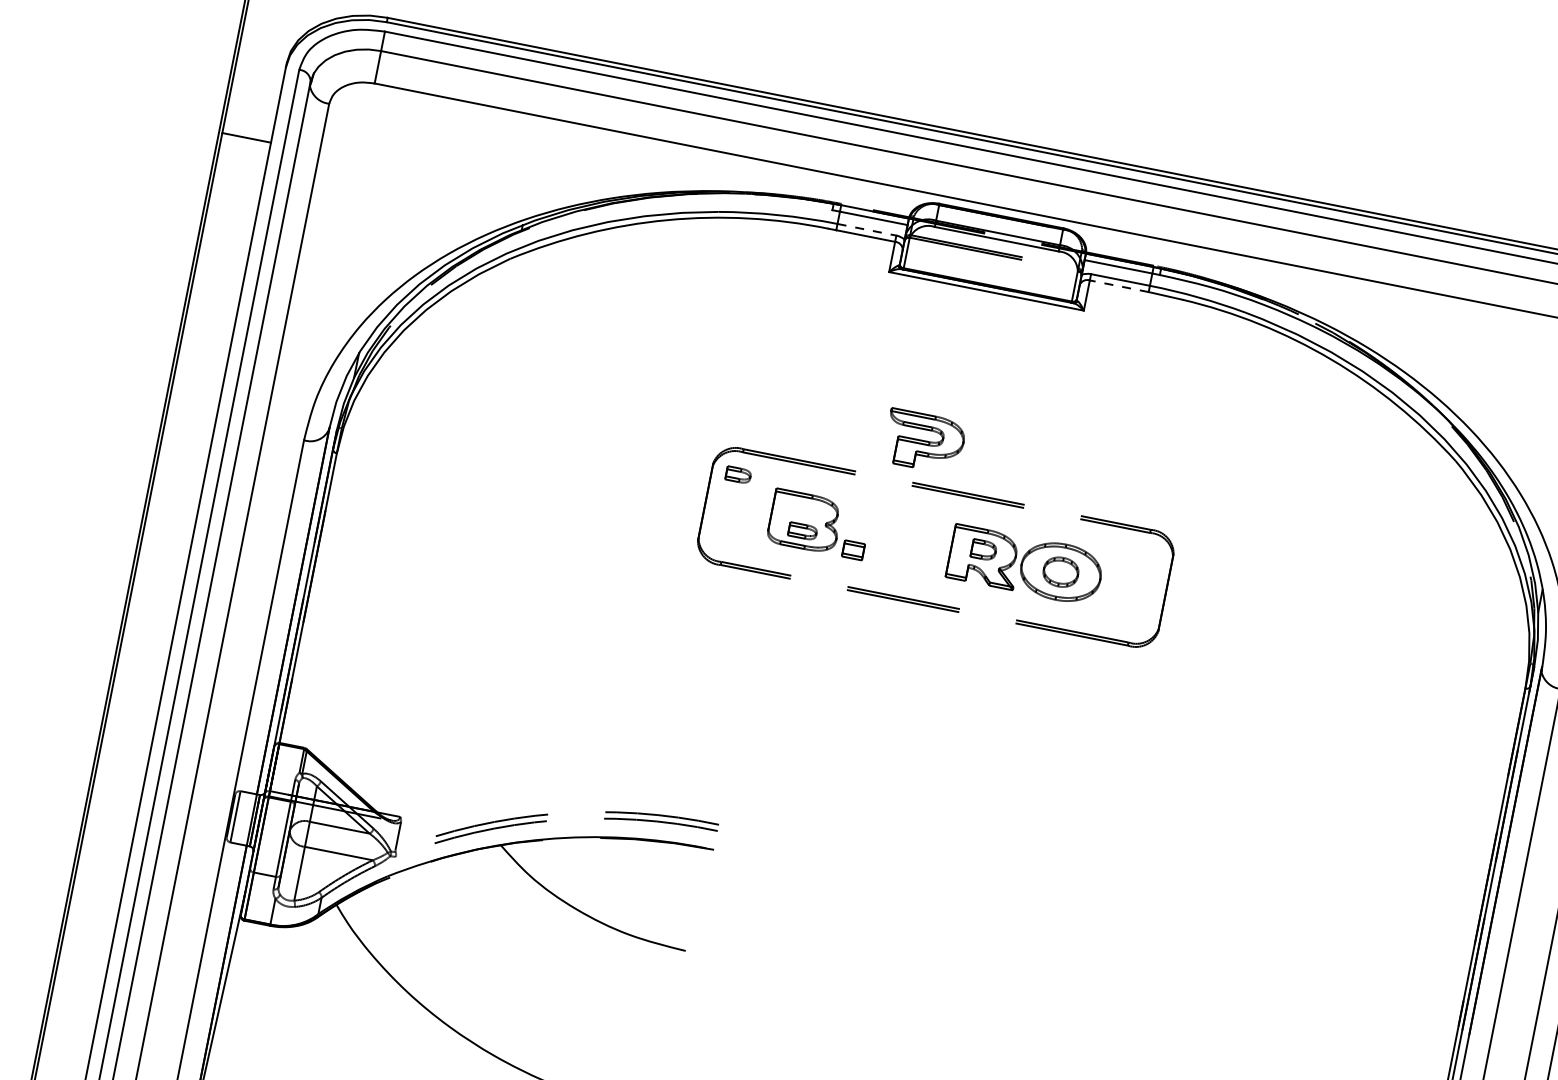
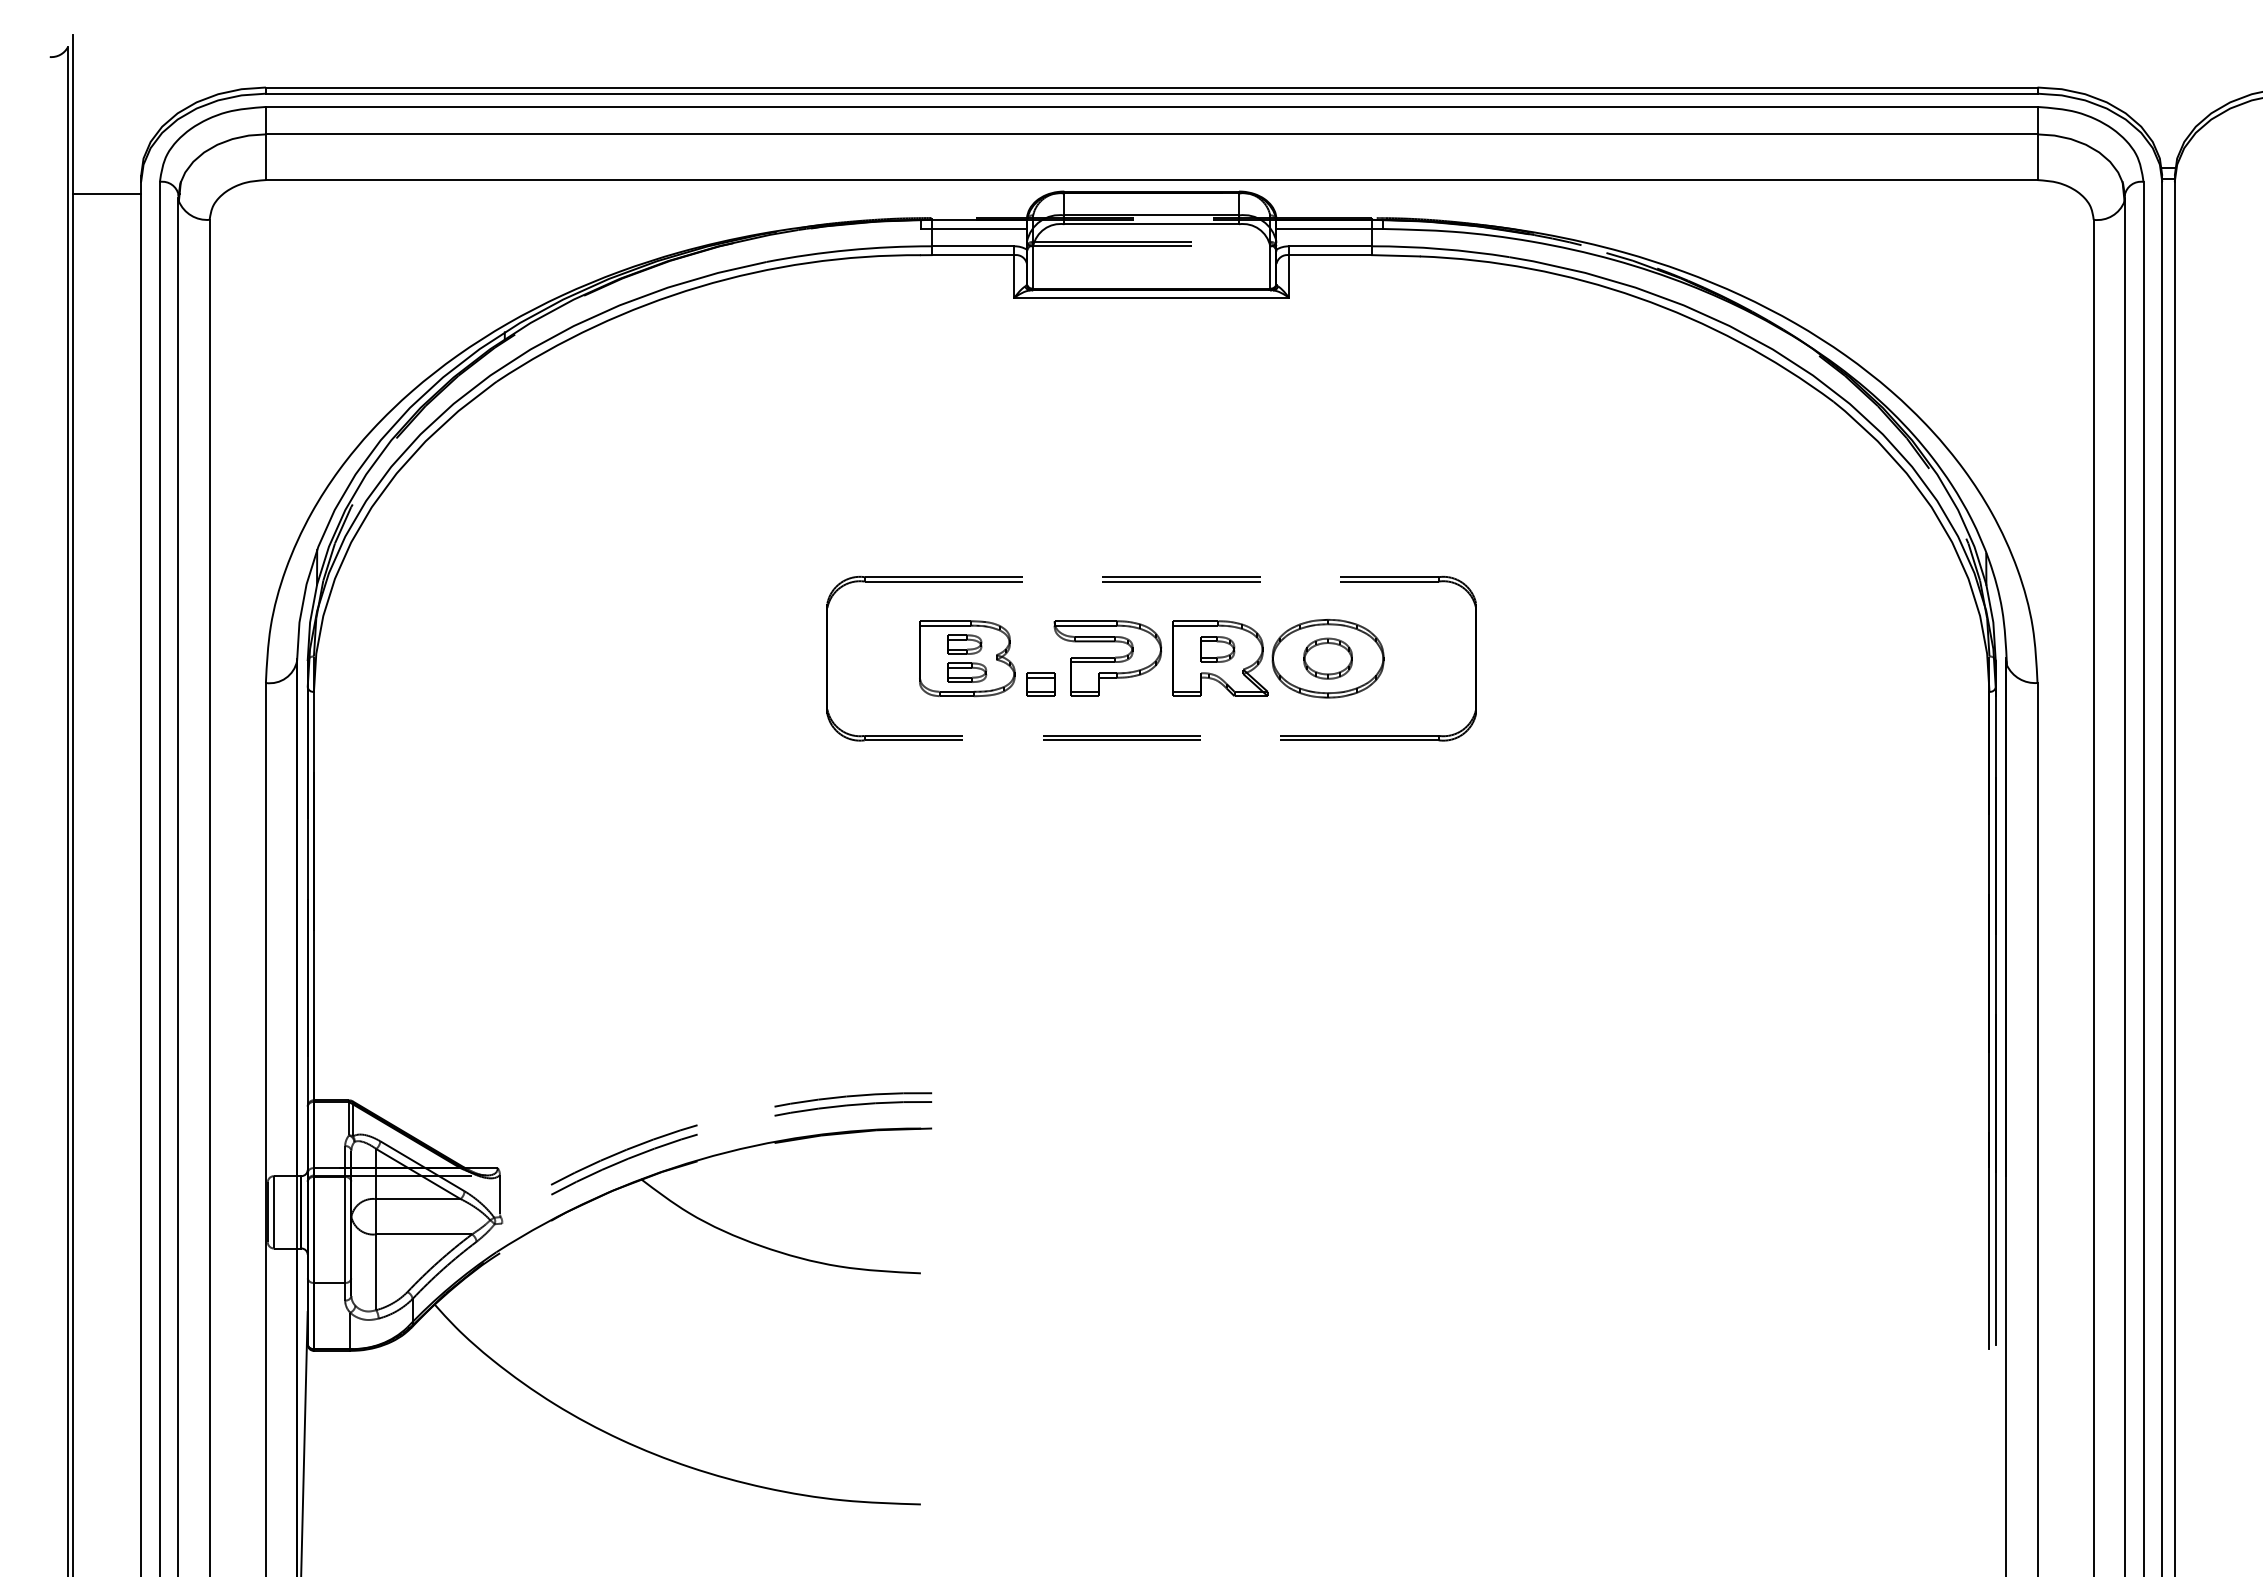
line: (246, 138) -> (106, 194), moved
line: (867, 229) -> (973, 246), dashed -> solid
line: (1118, 286) -> (1329, 255), dashed -> solid
part: (924, 441) -> (1107, 658), moved
part: (738, 475) -> (964, 644), moved

